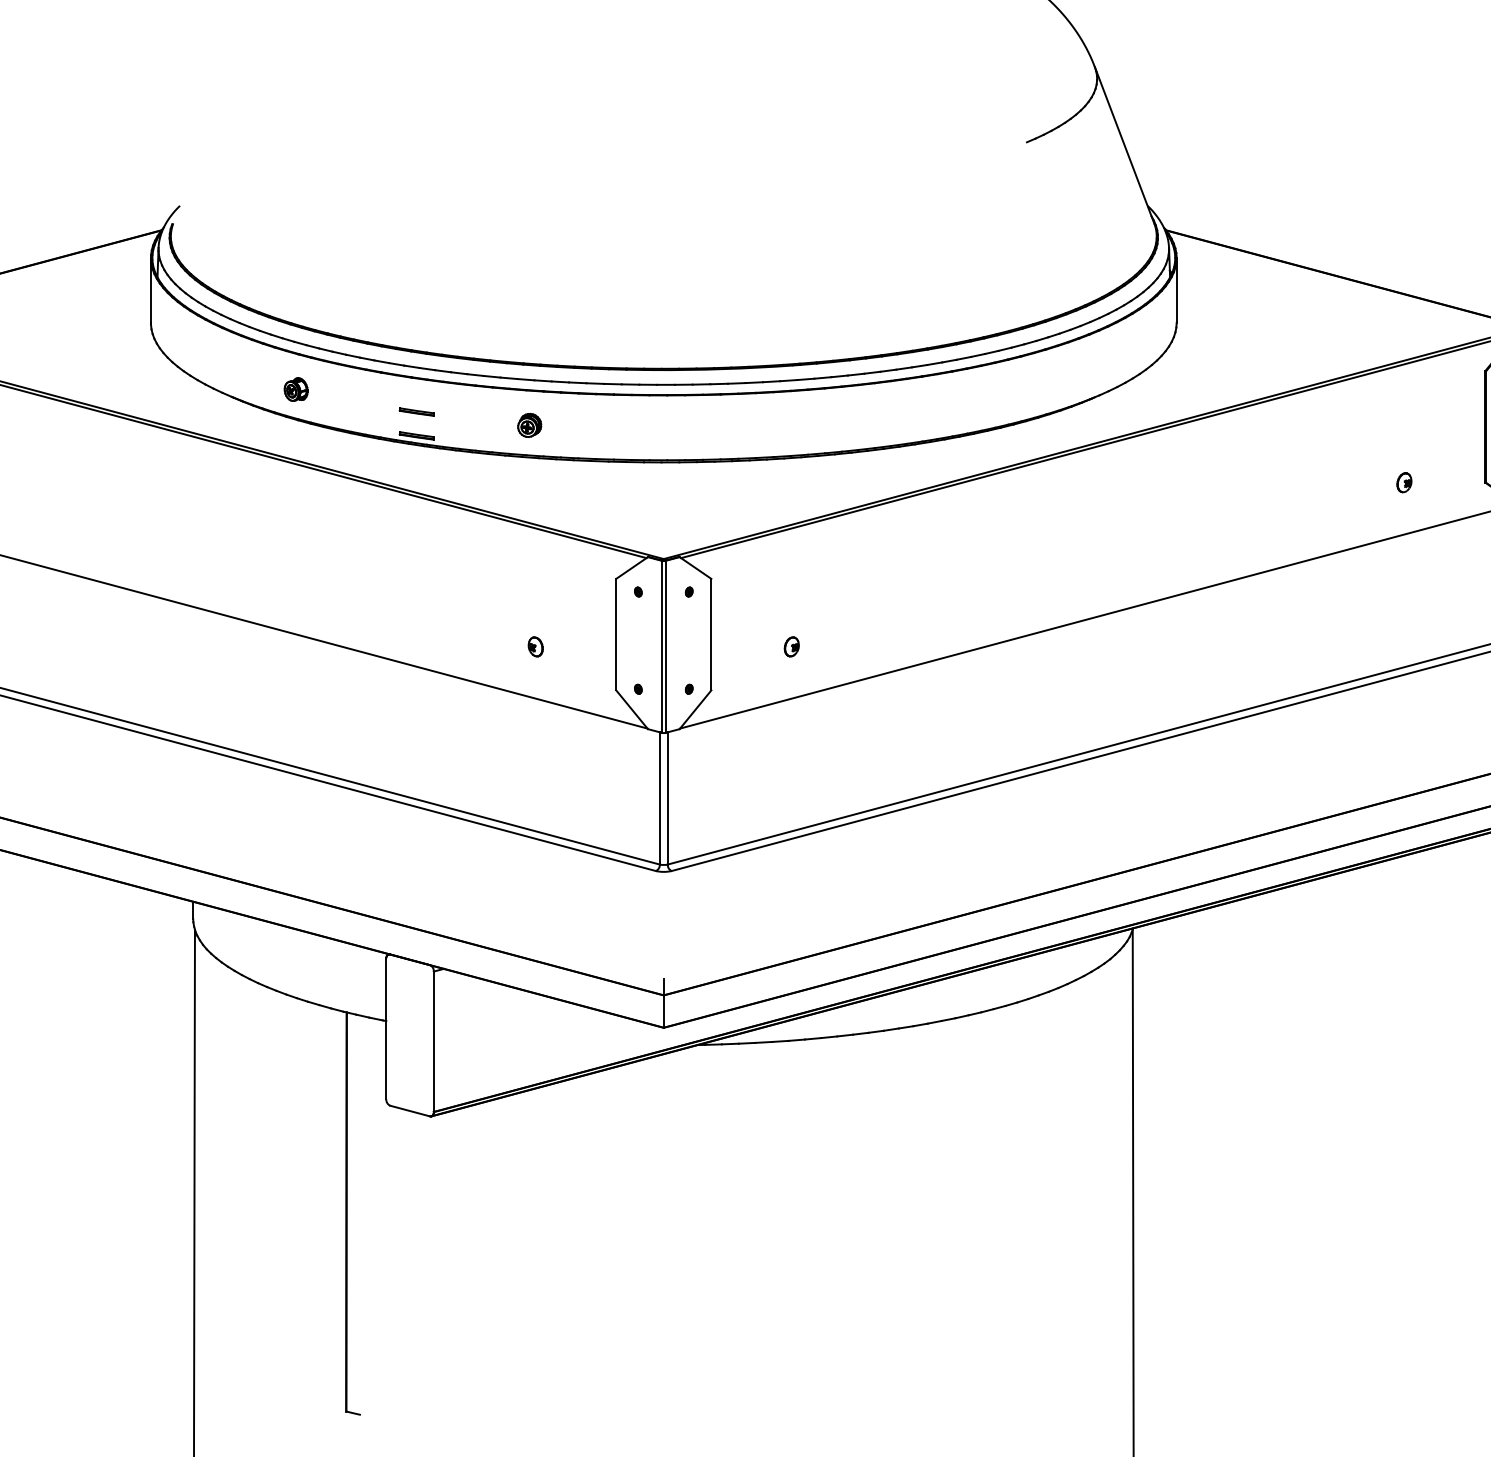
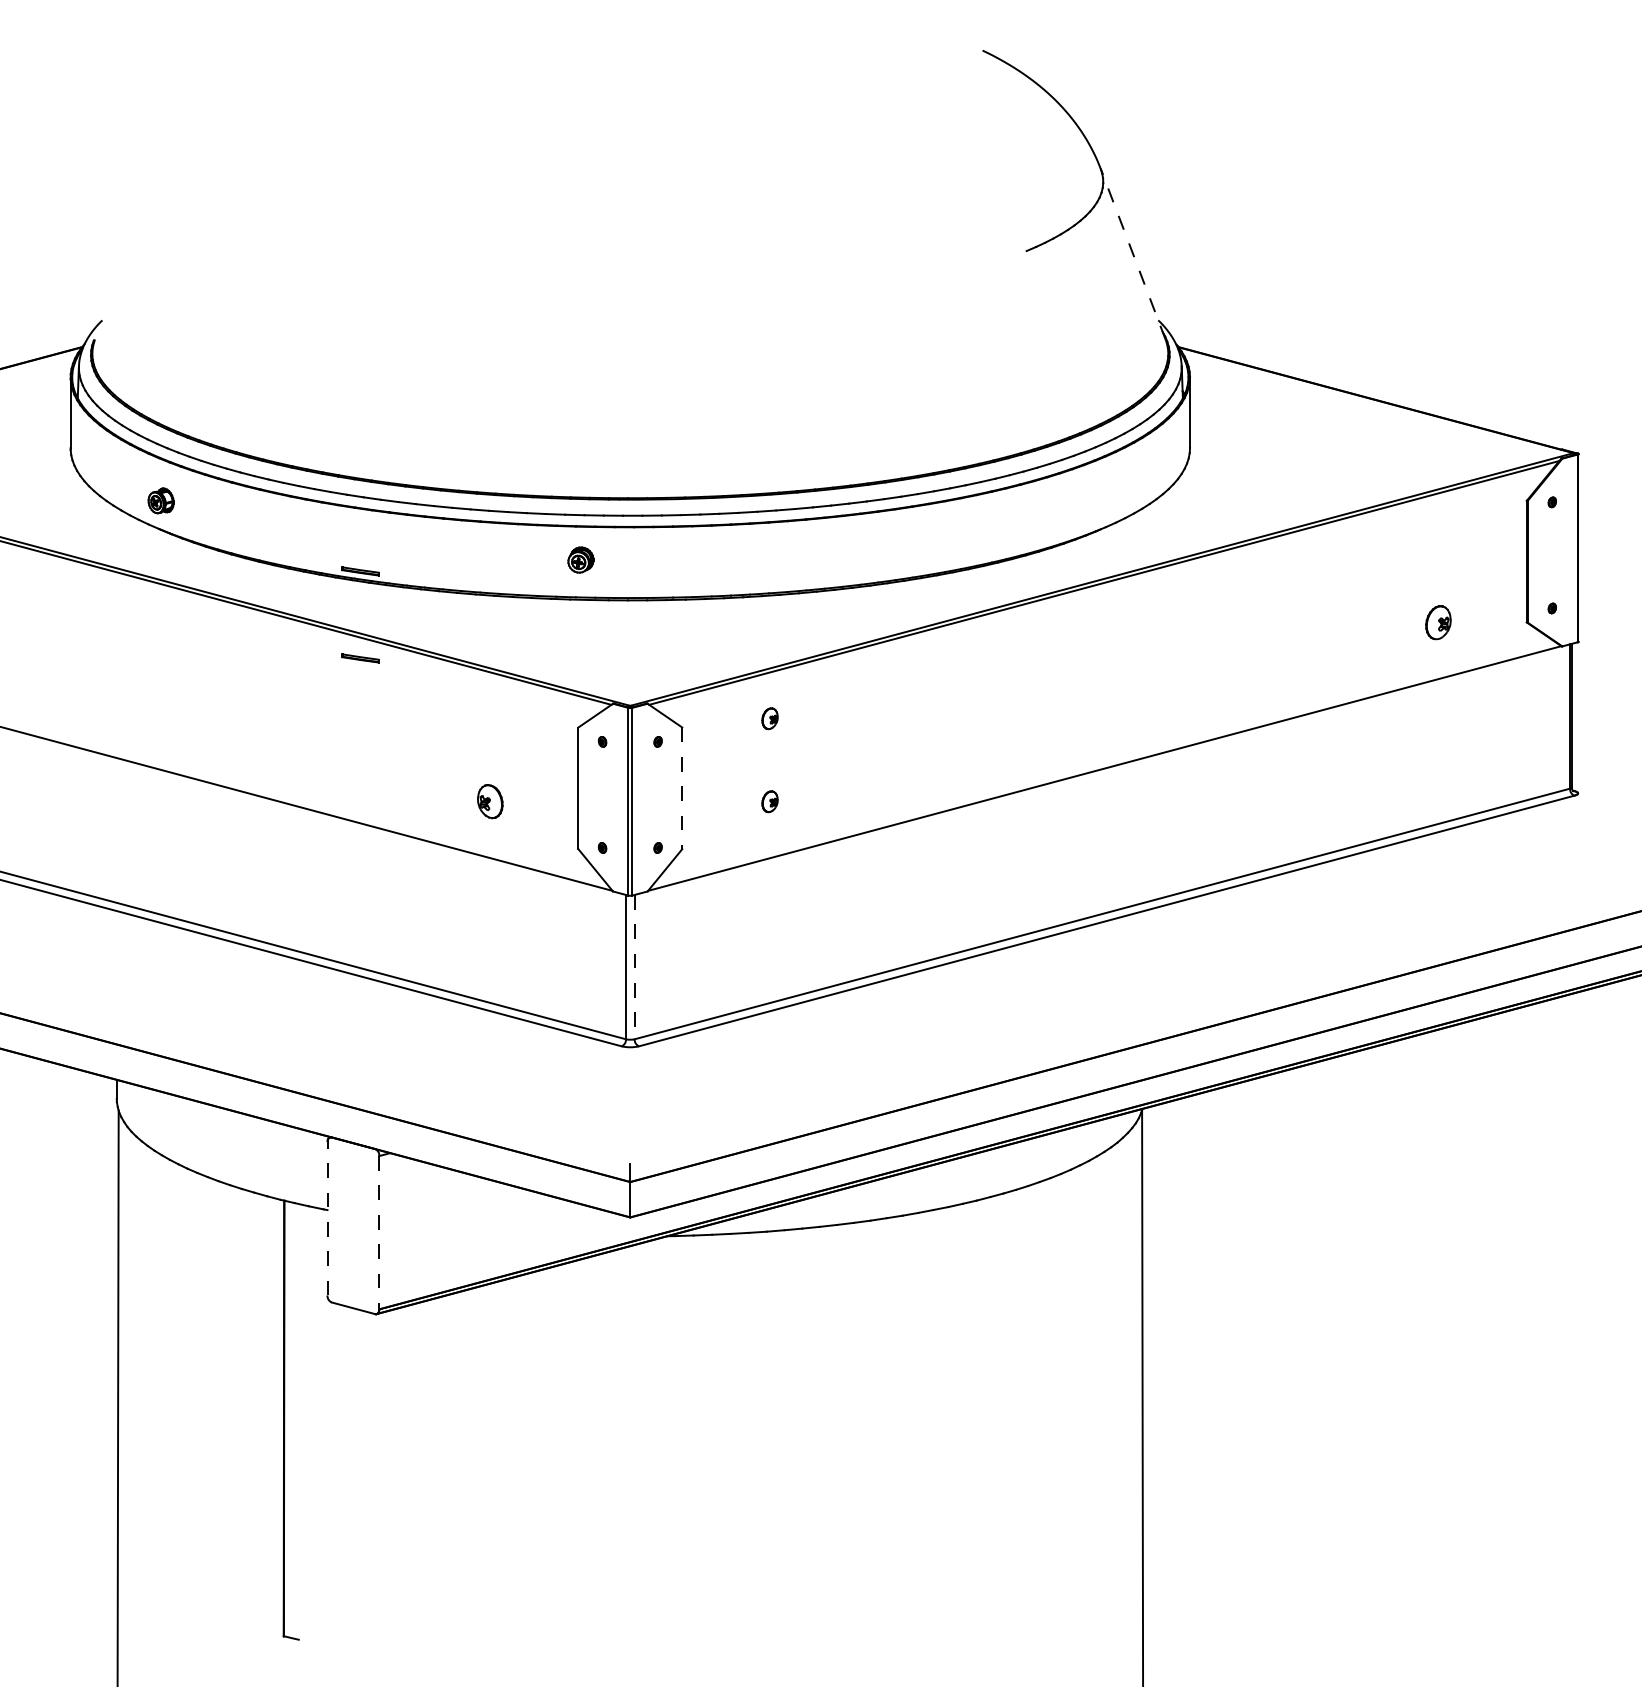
line: (1124, 144) -> (1133, 253), solid -> dashed
part: (295, 389) -> (160, 500), moved
part: (416, 412) -> (360, 658), moved
part: (529, 424) -> (580, 559), moved
part: (1404, 482) -> (1438, 622), size x1.6
part: (791, 570) -> (769, 718), added
line: (711, 634) -> (682, 788), solid -> dashed
part: (535, 646) -> (490, 801), size x1.6
line: (667, 798) -> (634, 967), solid -> dashed
line: (386, 1028) -> (327, 1218), solid -> dashed
line: (433, 1041) -> (379, 1232), solid -> dashed

